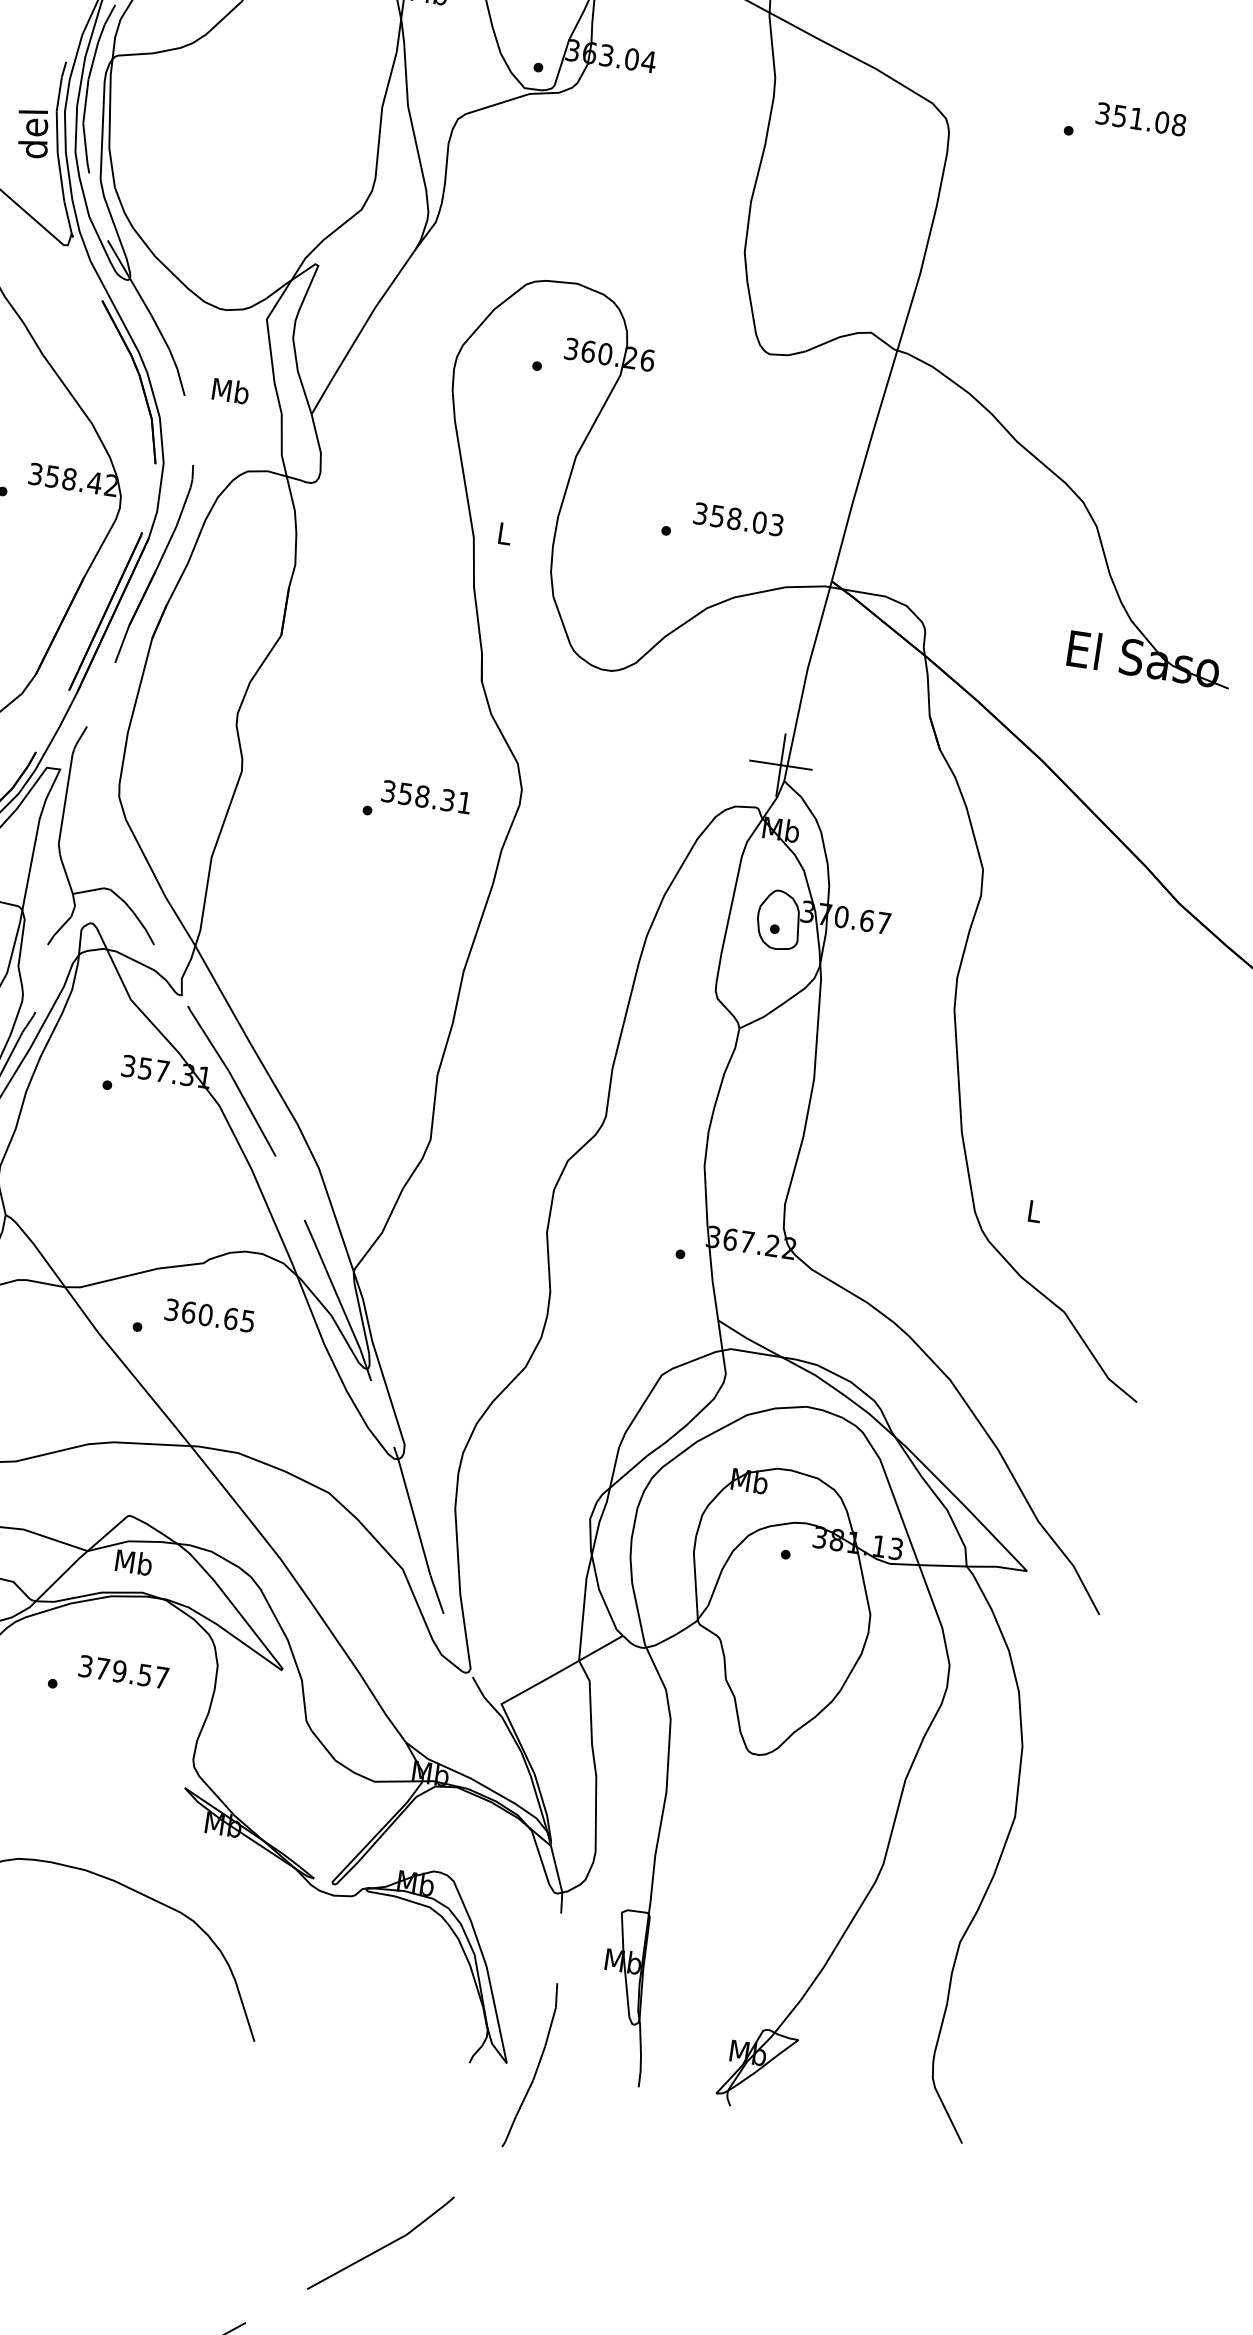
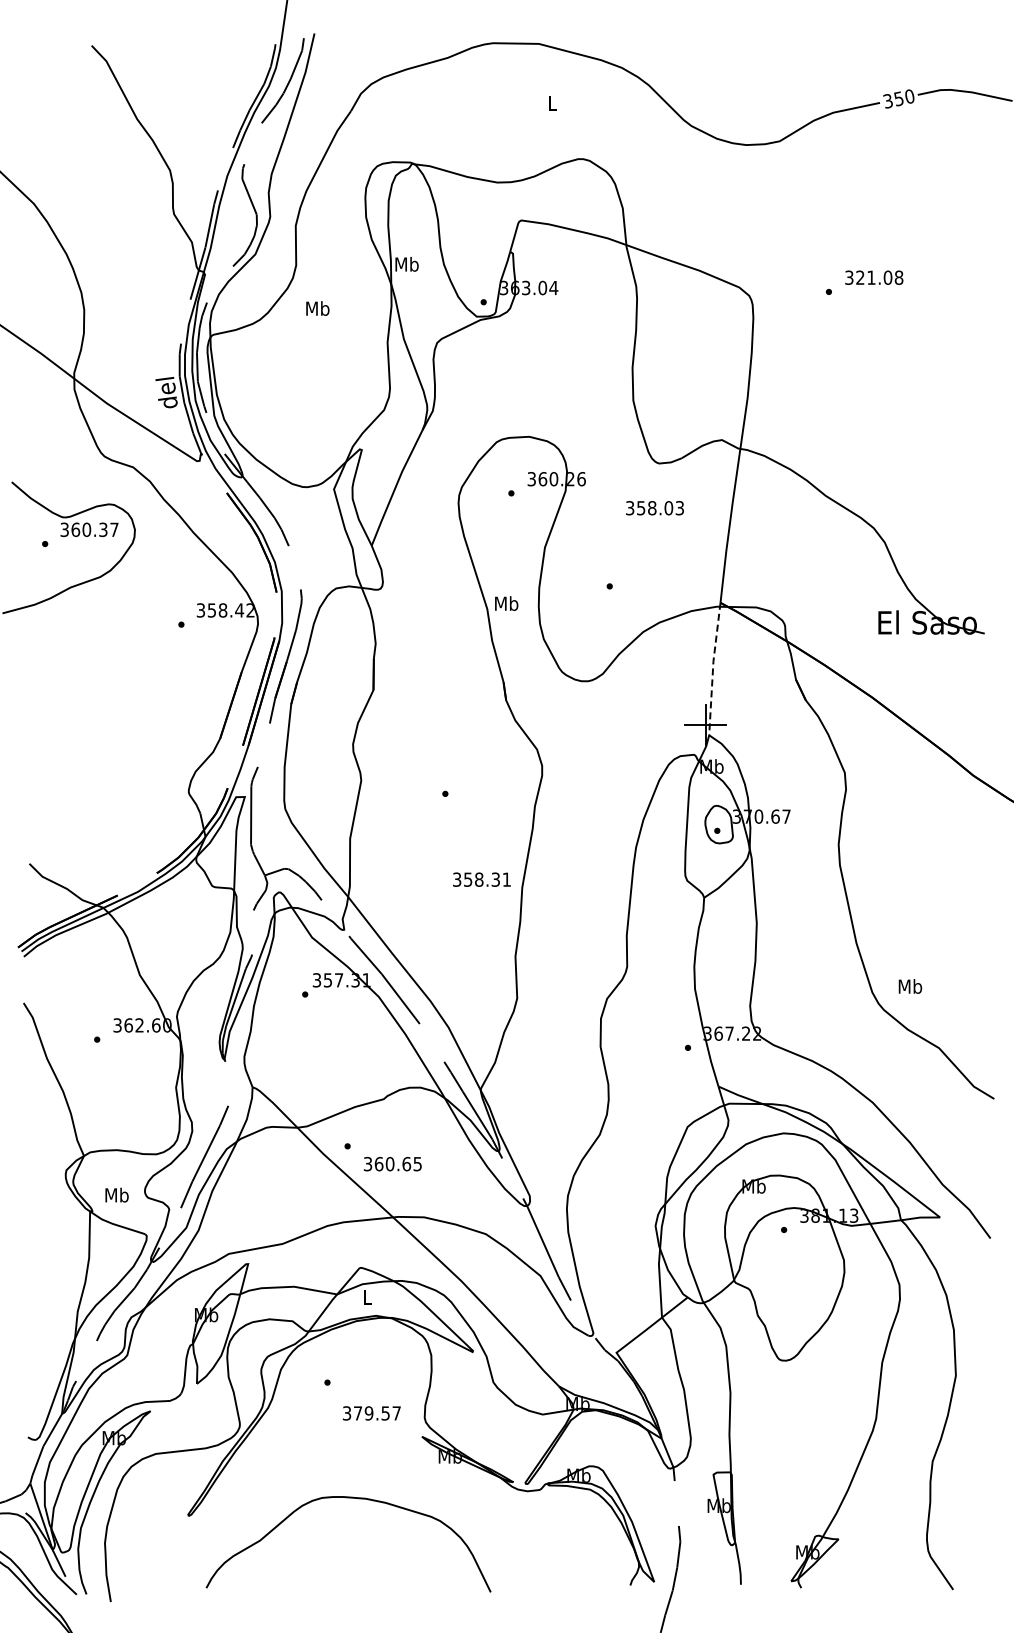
text: (1120, 115) -> (860, 277), 351.08 -> 321.08
text: (230, 390) -> (317, 308), moved
text: (737, 519) -> (654, 508), moved
text: (504, 533) -> (506, 603), L -> Mb
line: (805, 681) -> (713, 669), solid -> dashed
text: (426, 796) -> (481, 879), moved
text: (1034, 1211) -> (910, 986), L -> Mb
text: (209, 1314) -> (392, 1163), moved
text: (133, 1561) -> (367, 1296), Mb -> L
text: (123, 1672) -> (371, 1413), moved

